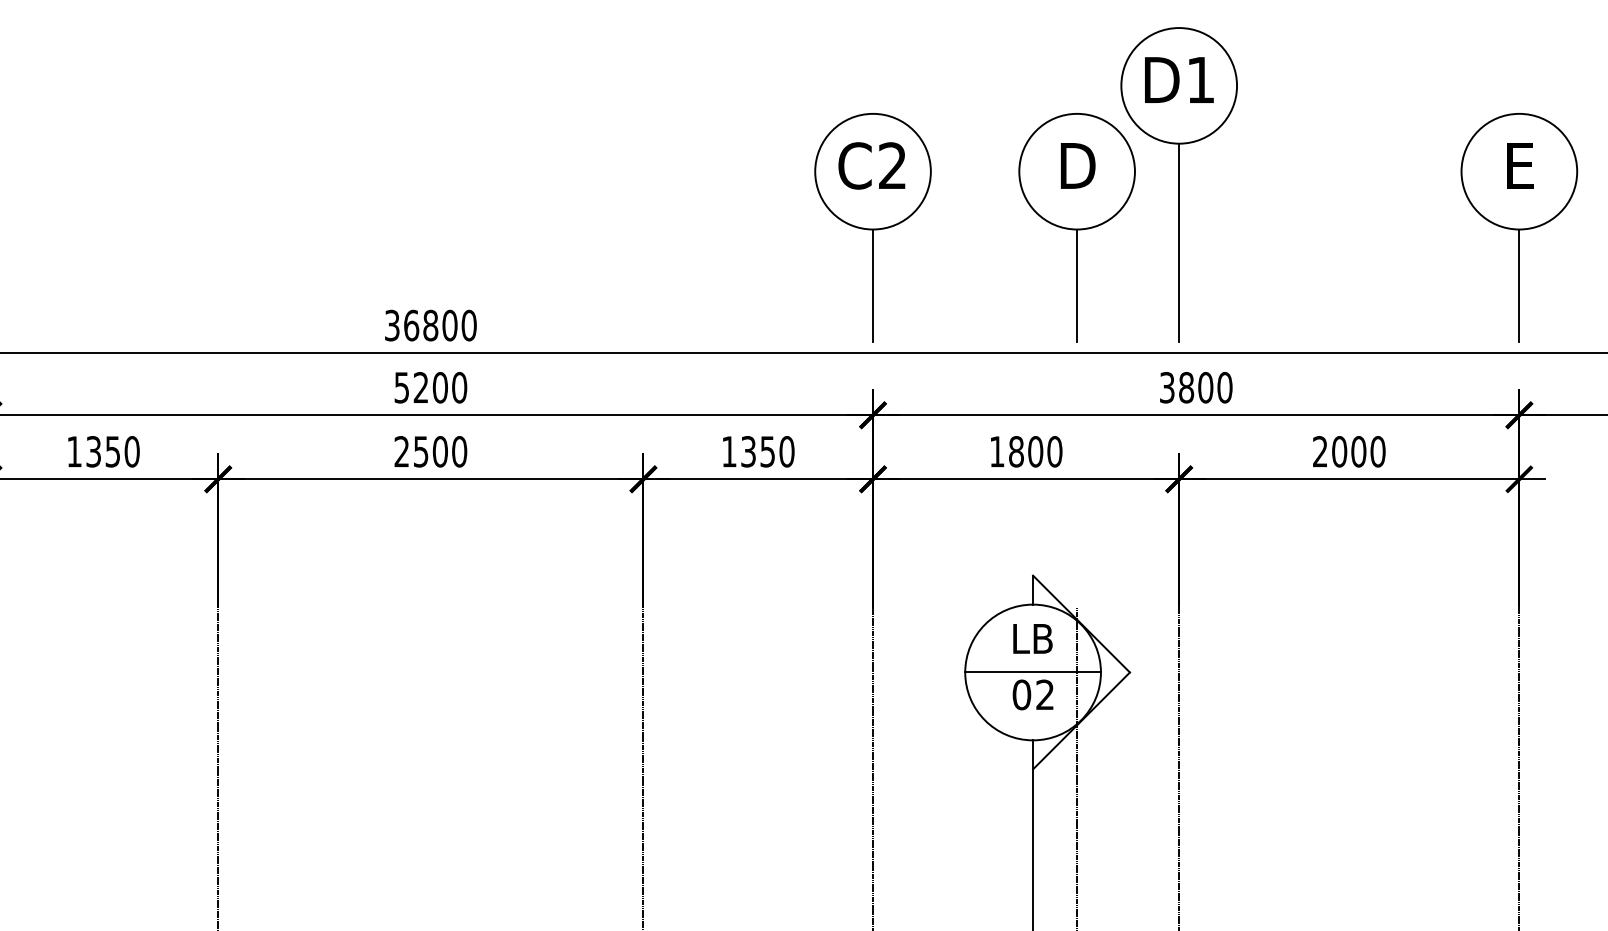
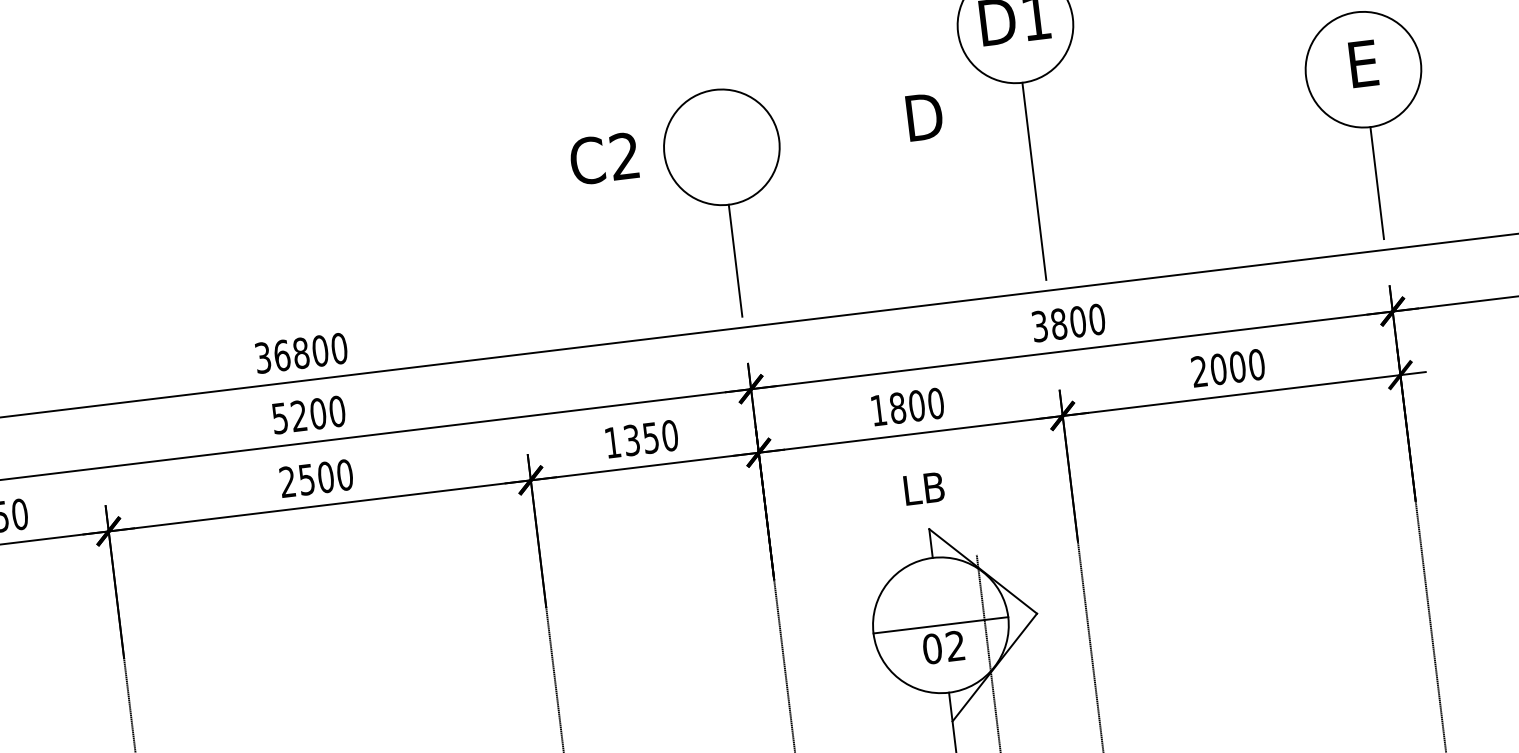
text: (871, 165) -> (603, 158), moved
part: (1076, 227) -> (930, 178), removed
text: (1032, 638) -> (923, 488), moved

